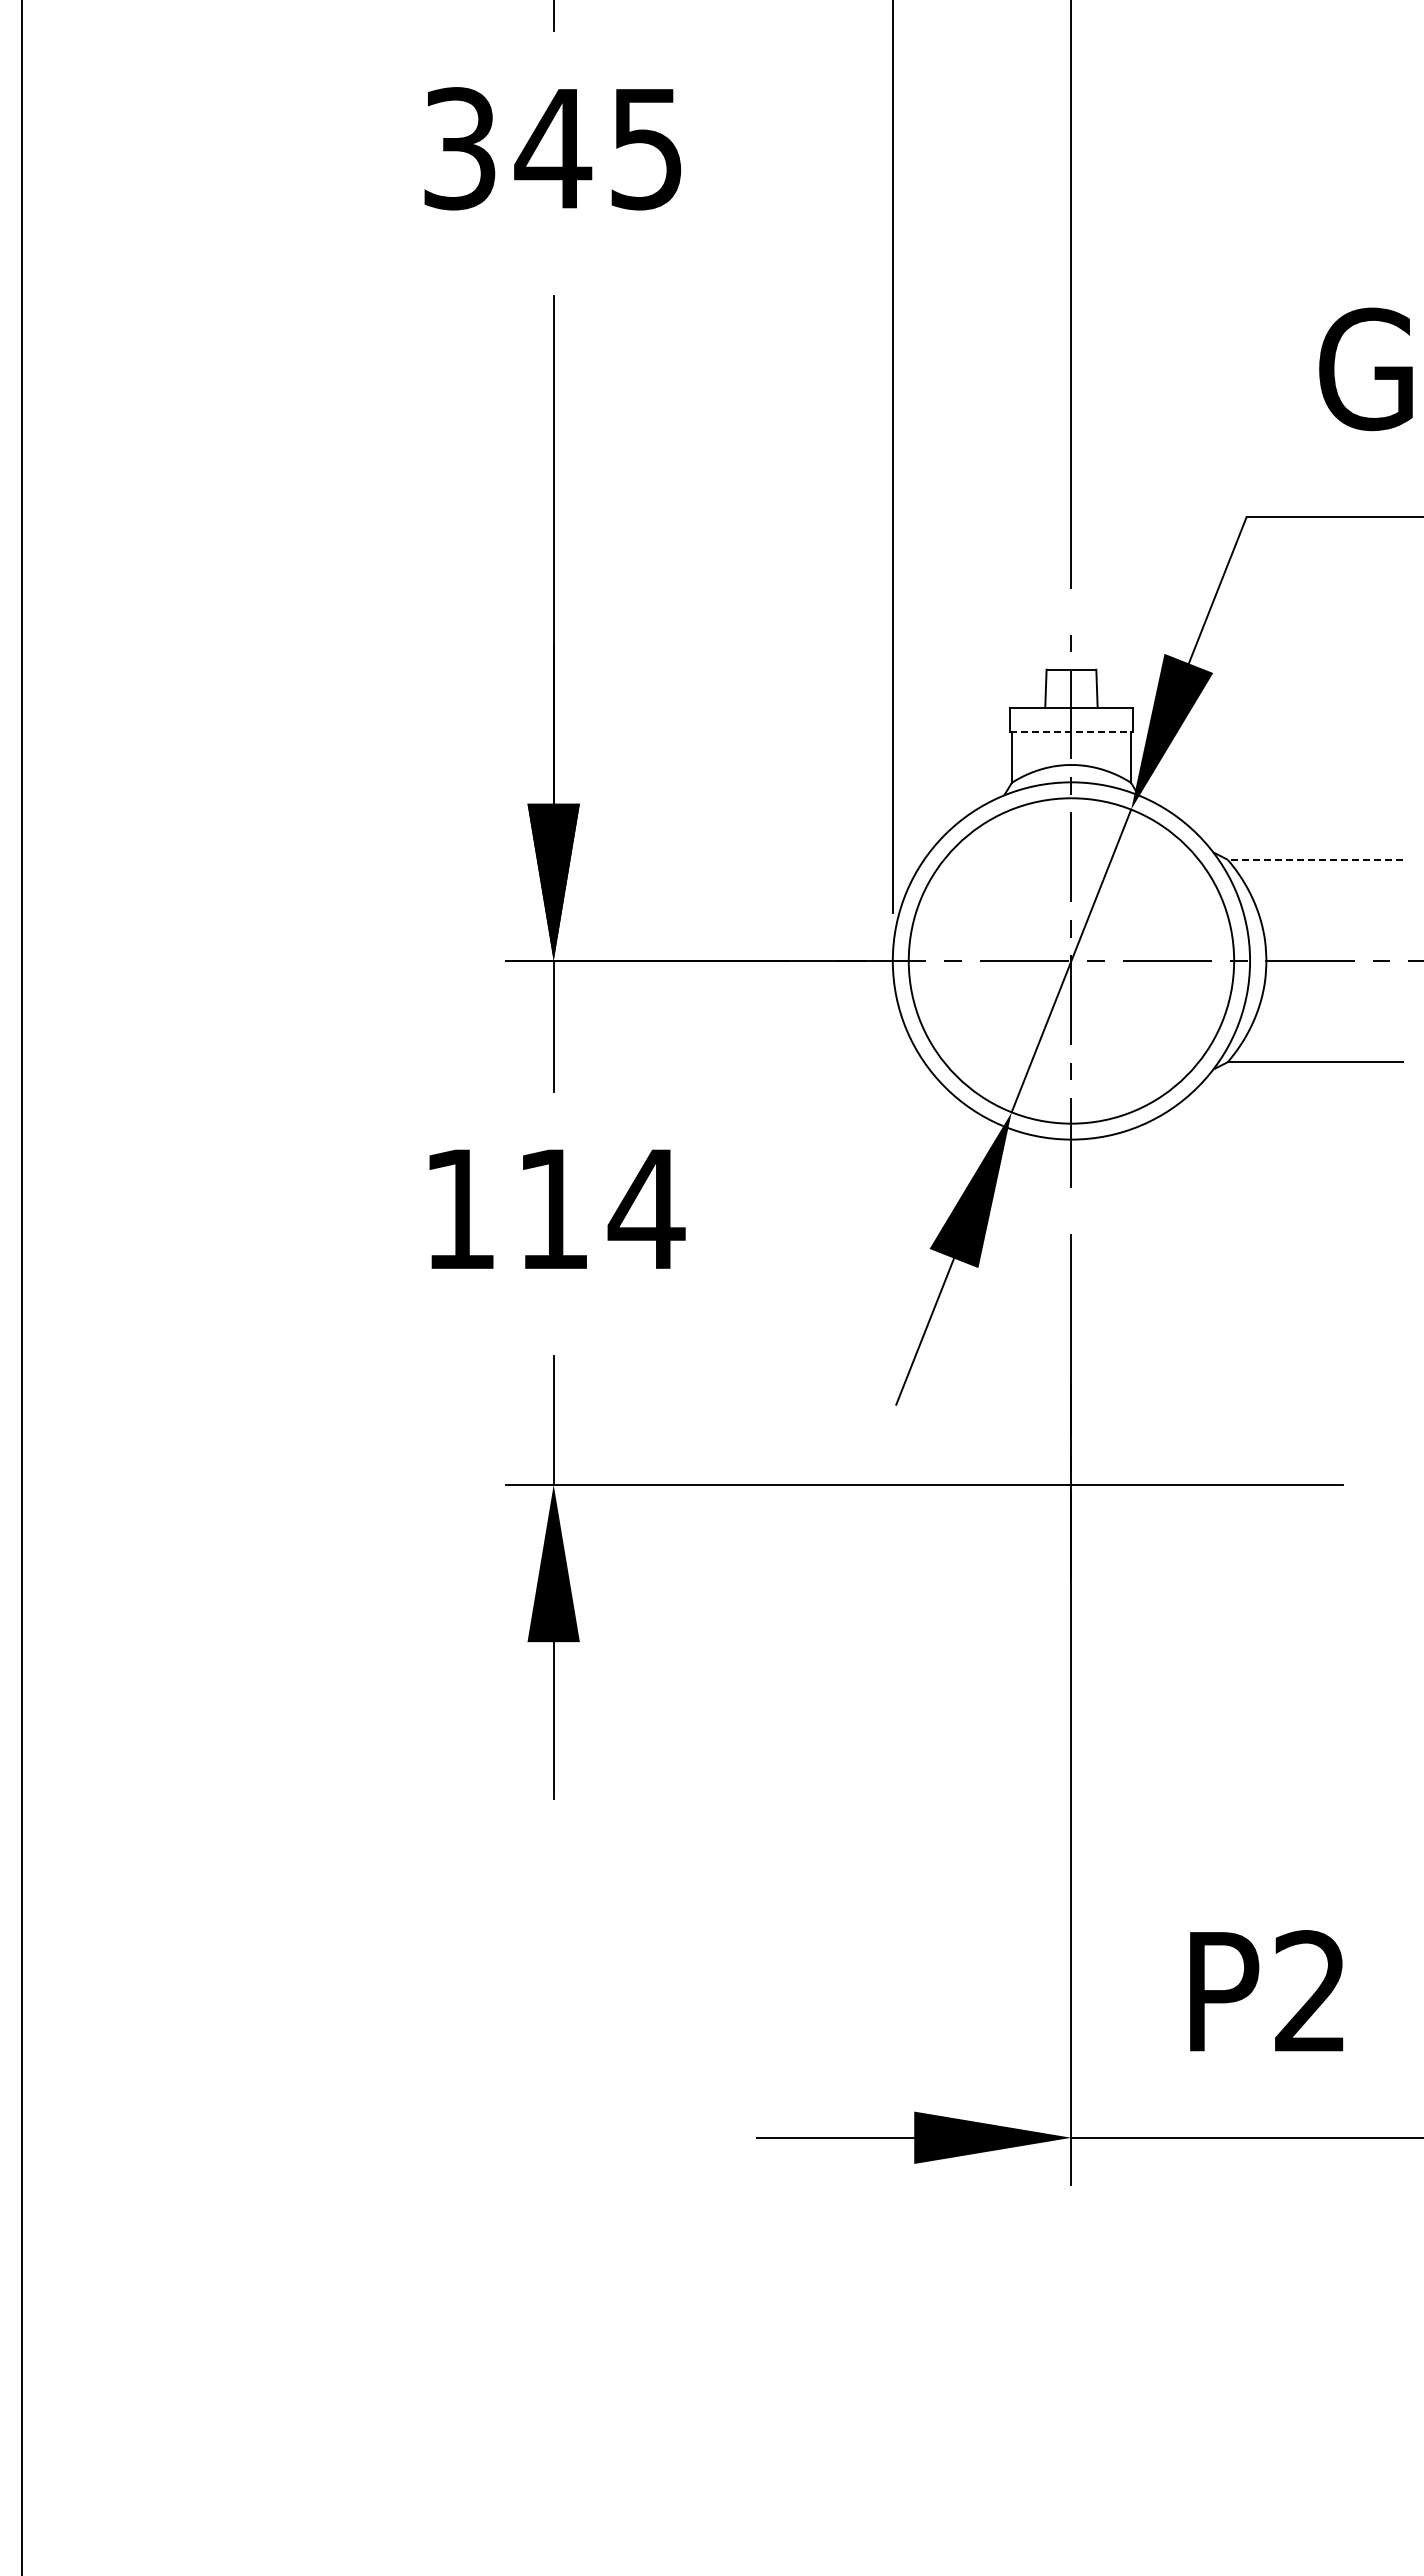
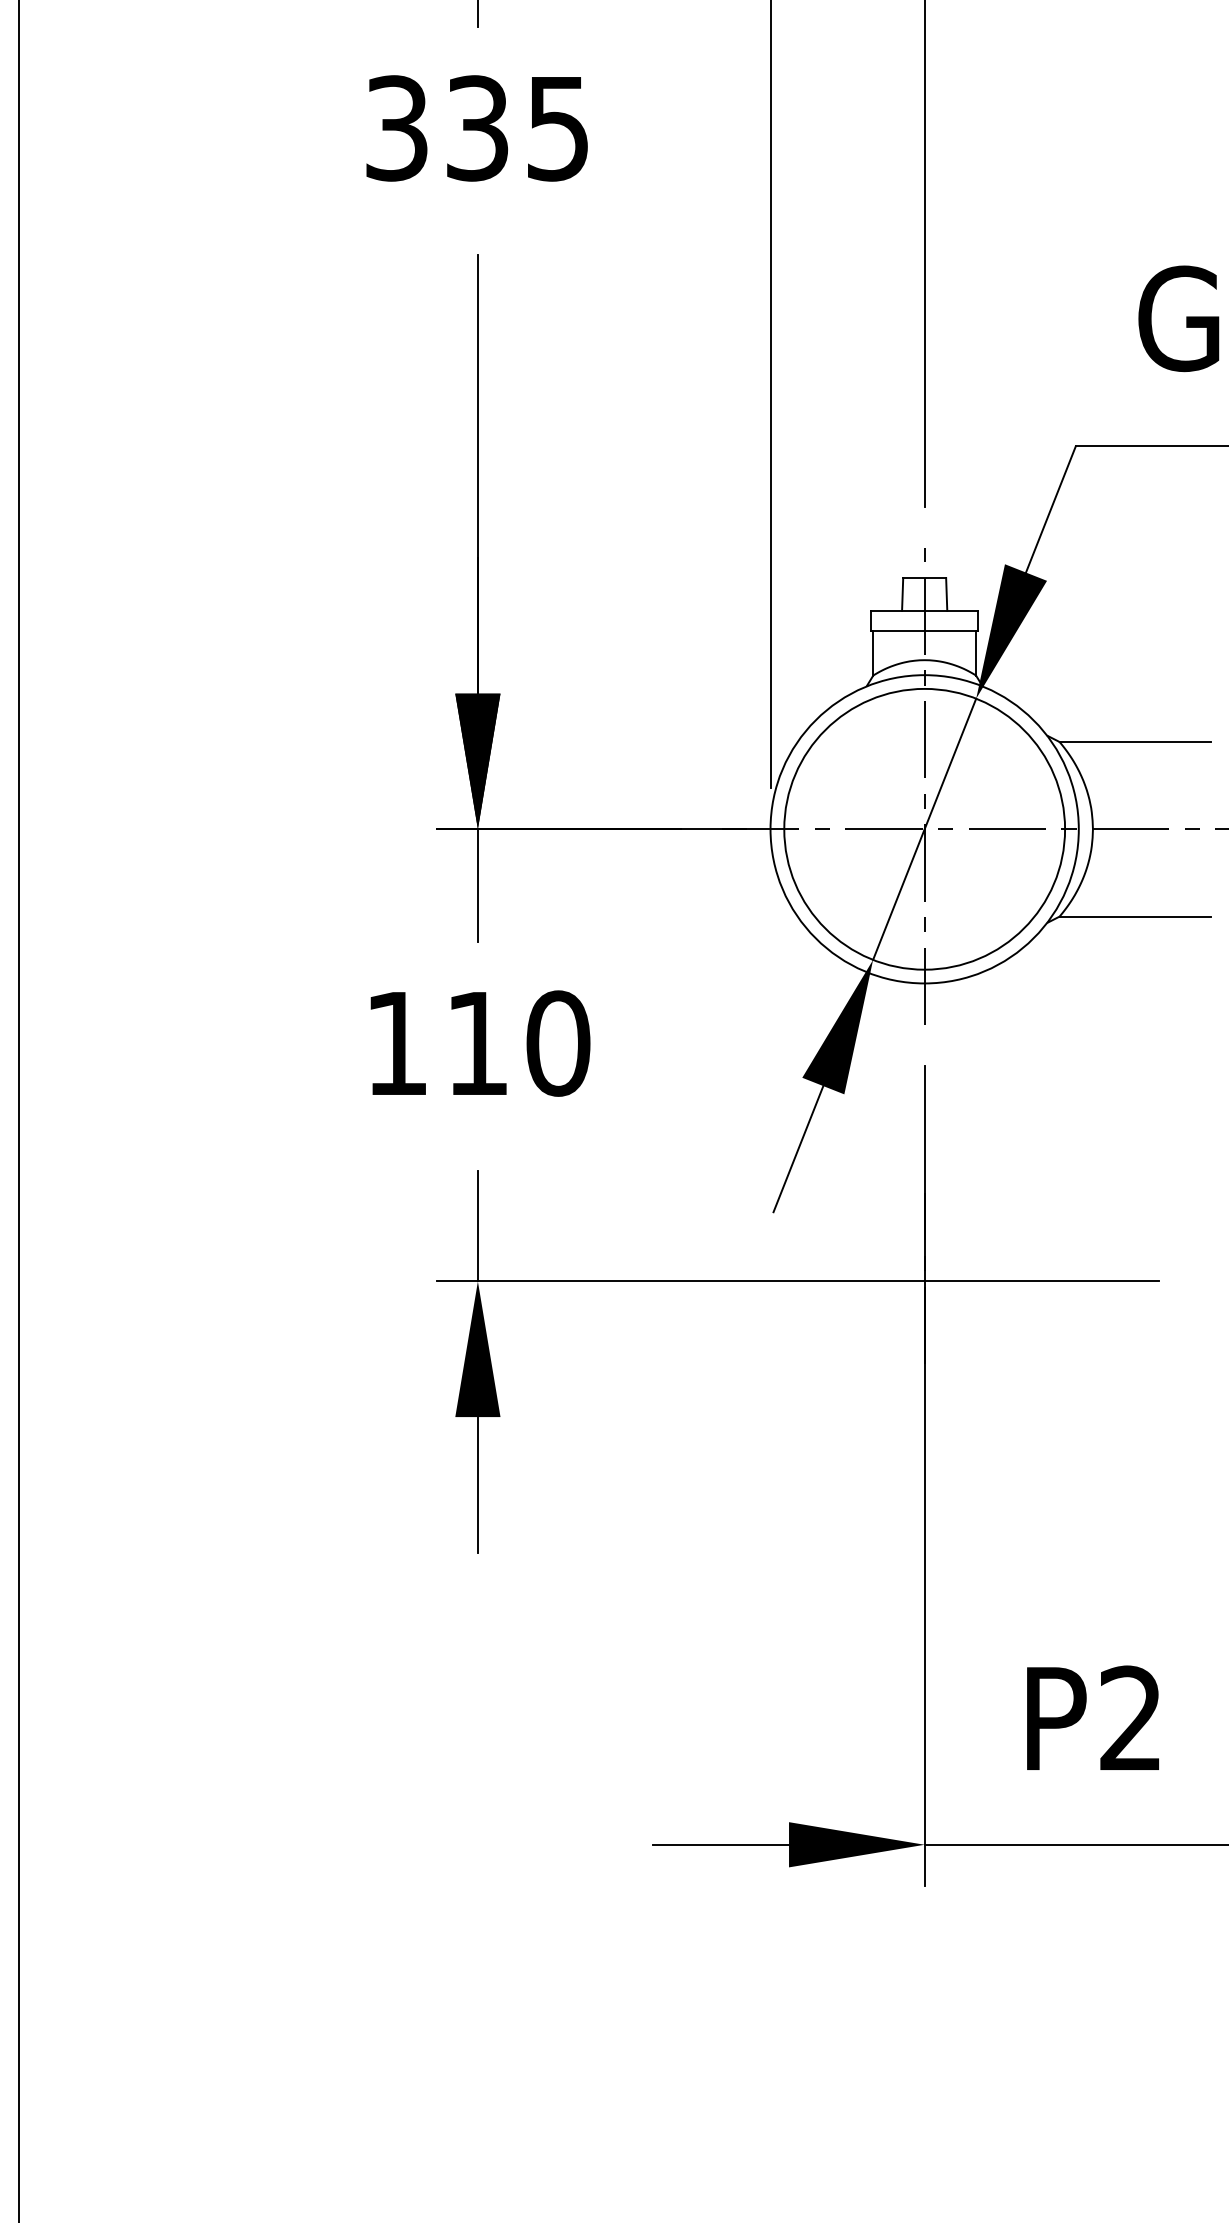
text: (553, 148) -> (477, 128), 345 -> 335
line: (1071, 731) -> (924, 631), dashed -> solid
line: (1315, 859) -> (1135, 741), dashed -> solid
text: (646, 1209) -> (557, 1043), 114 -> 110

